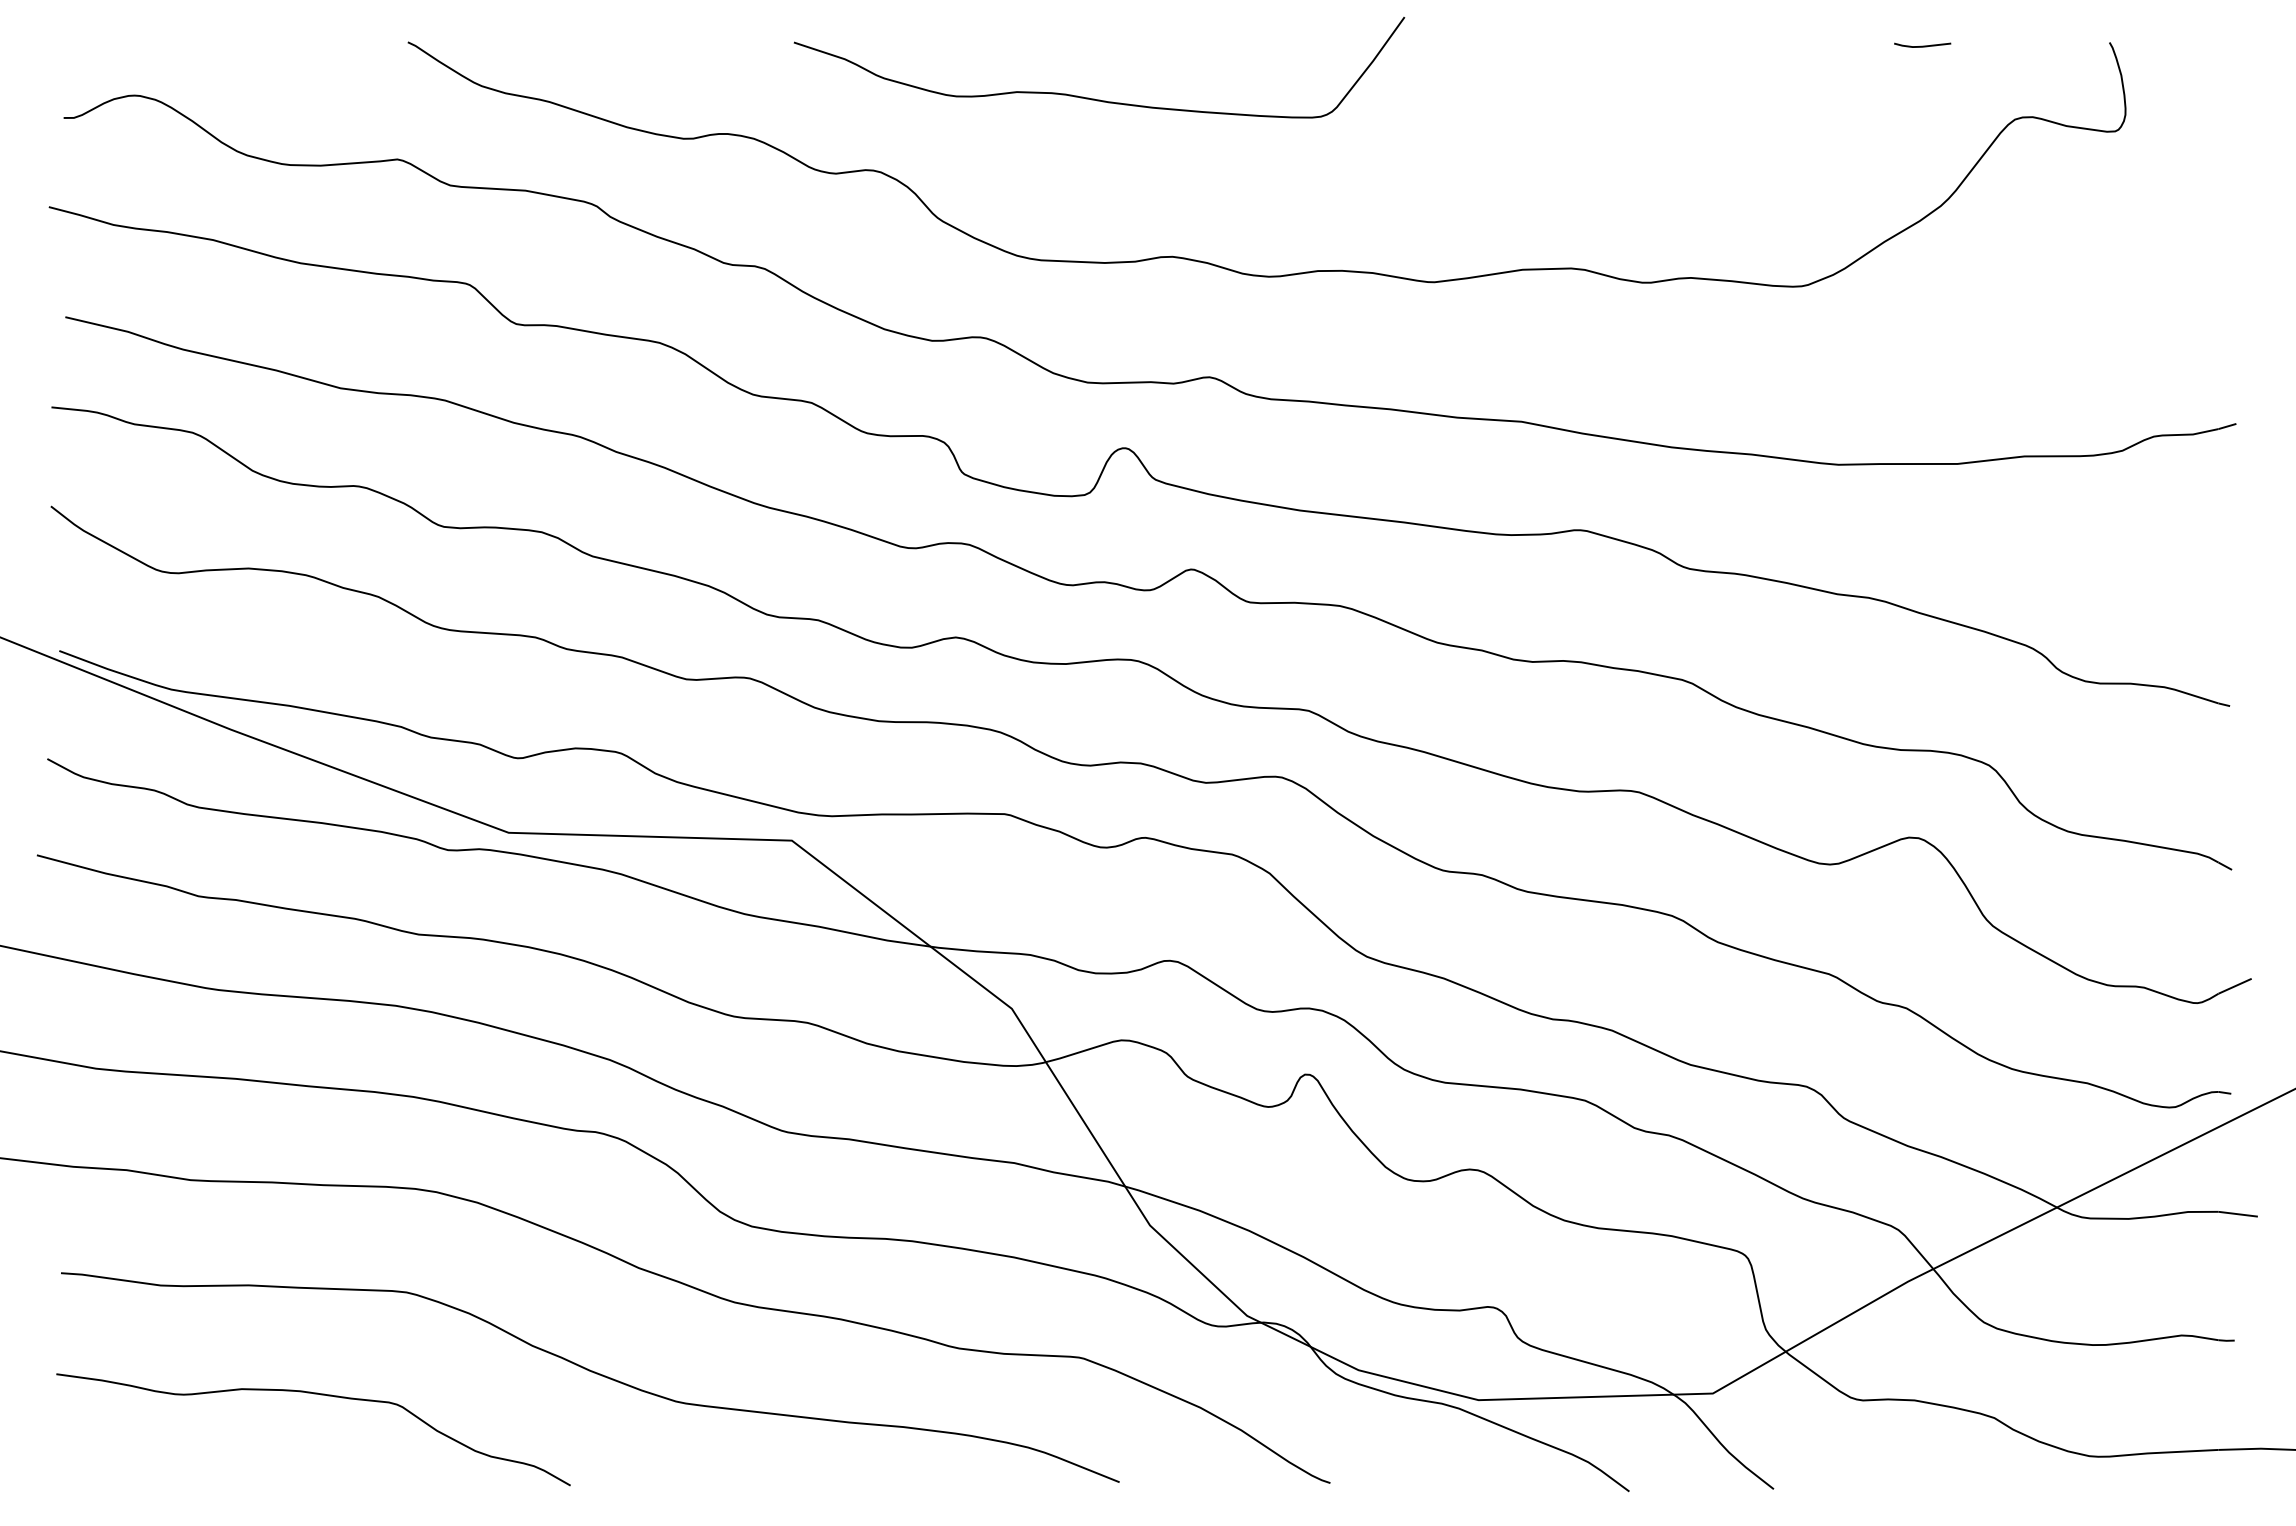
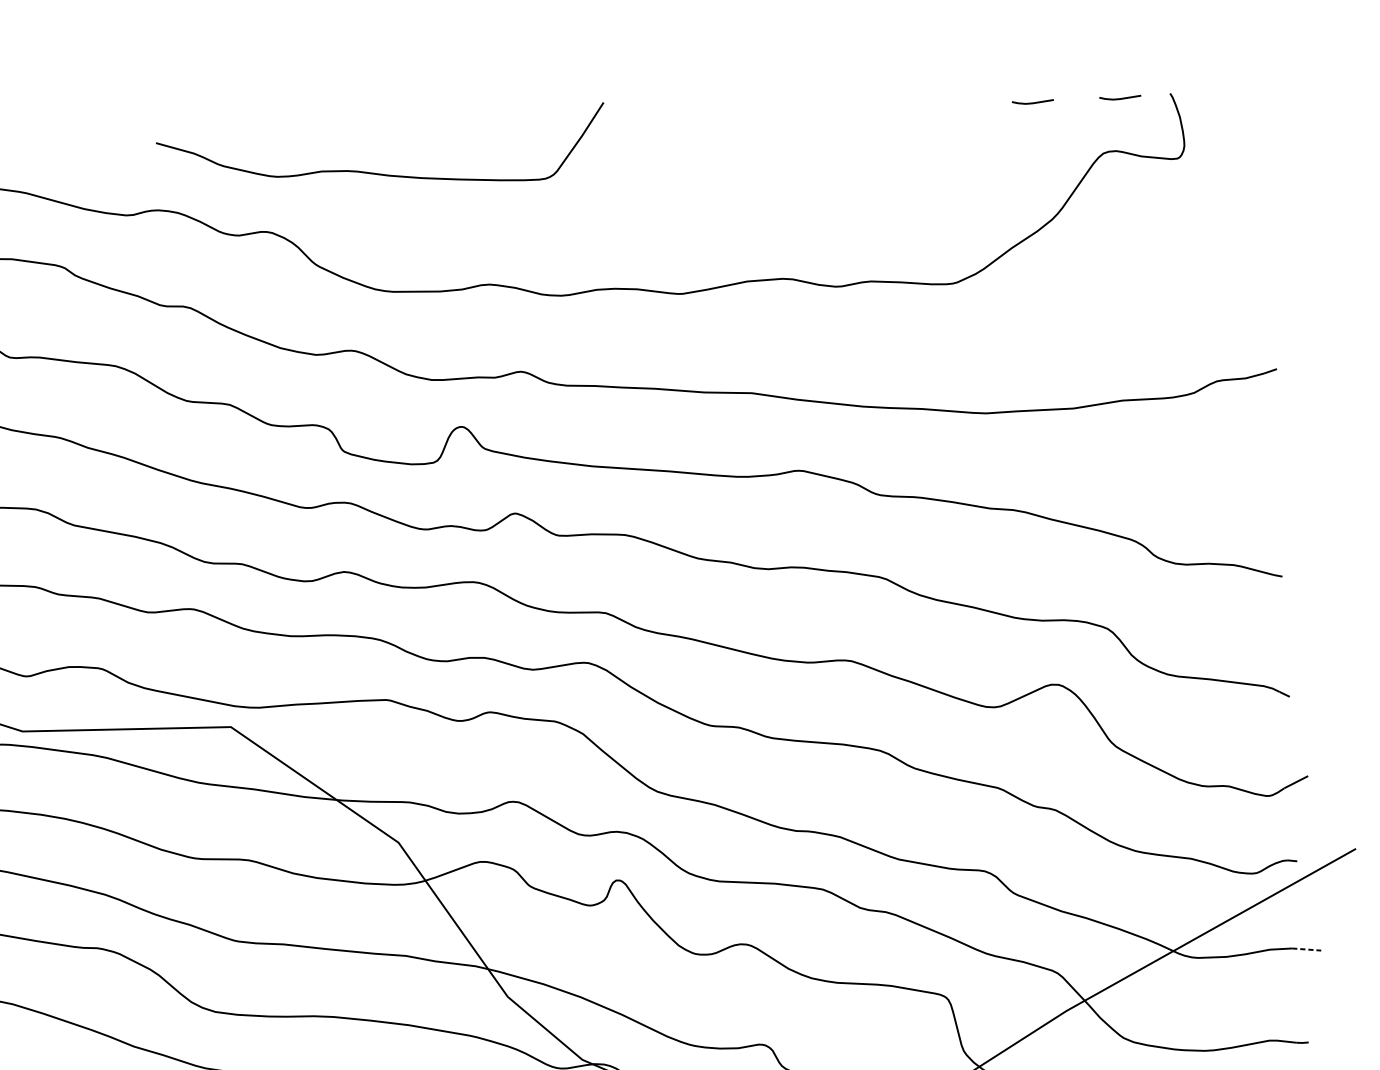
line: (2041, 45) -> (1120, 98), added
curve: (1094, 98) -> (378, 173), moved
line: (2238, 1214) -> (1306, 949), solid -> dashed

